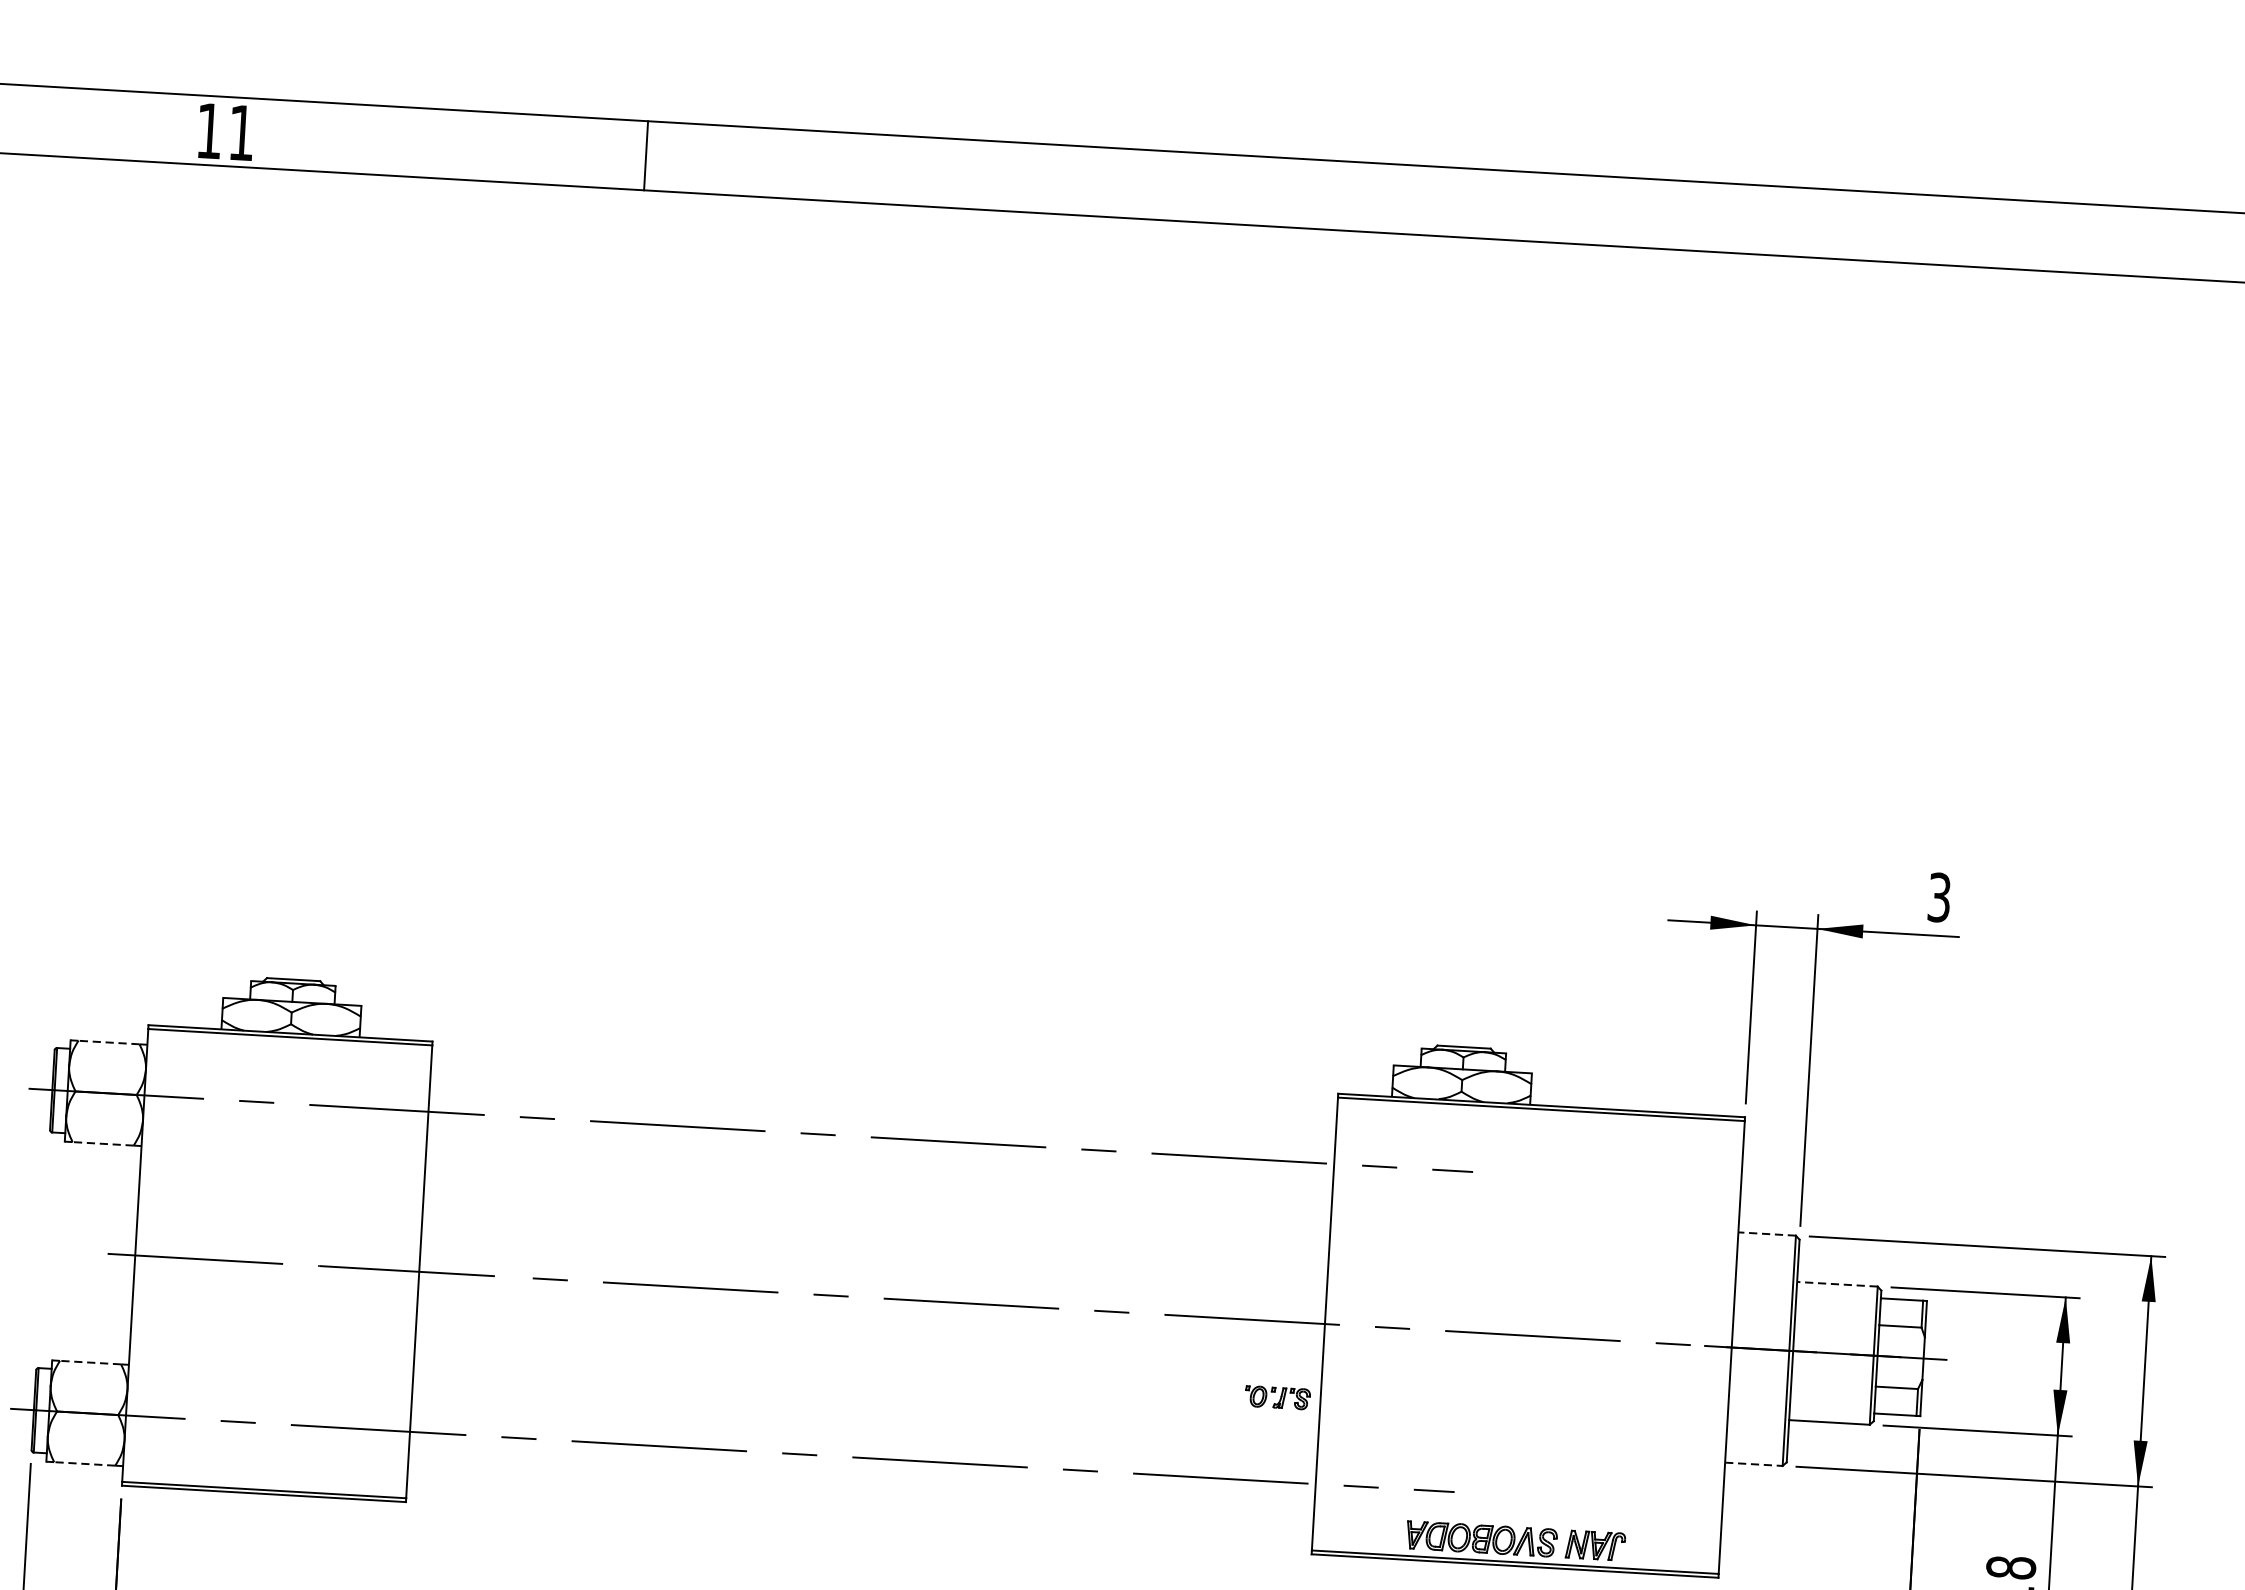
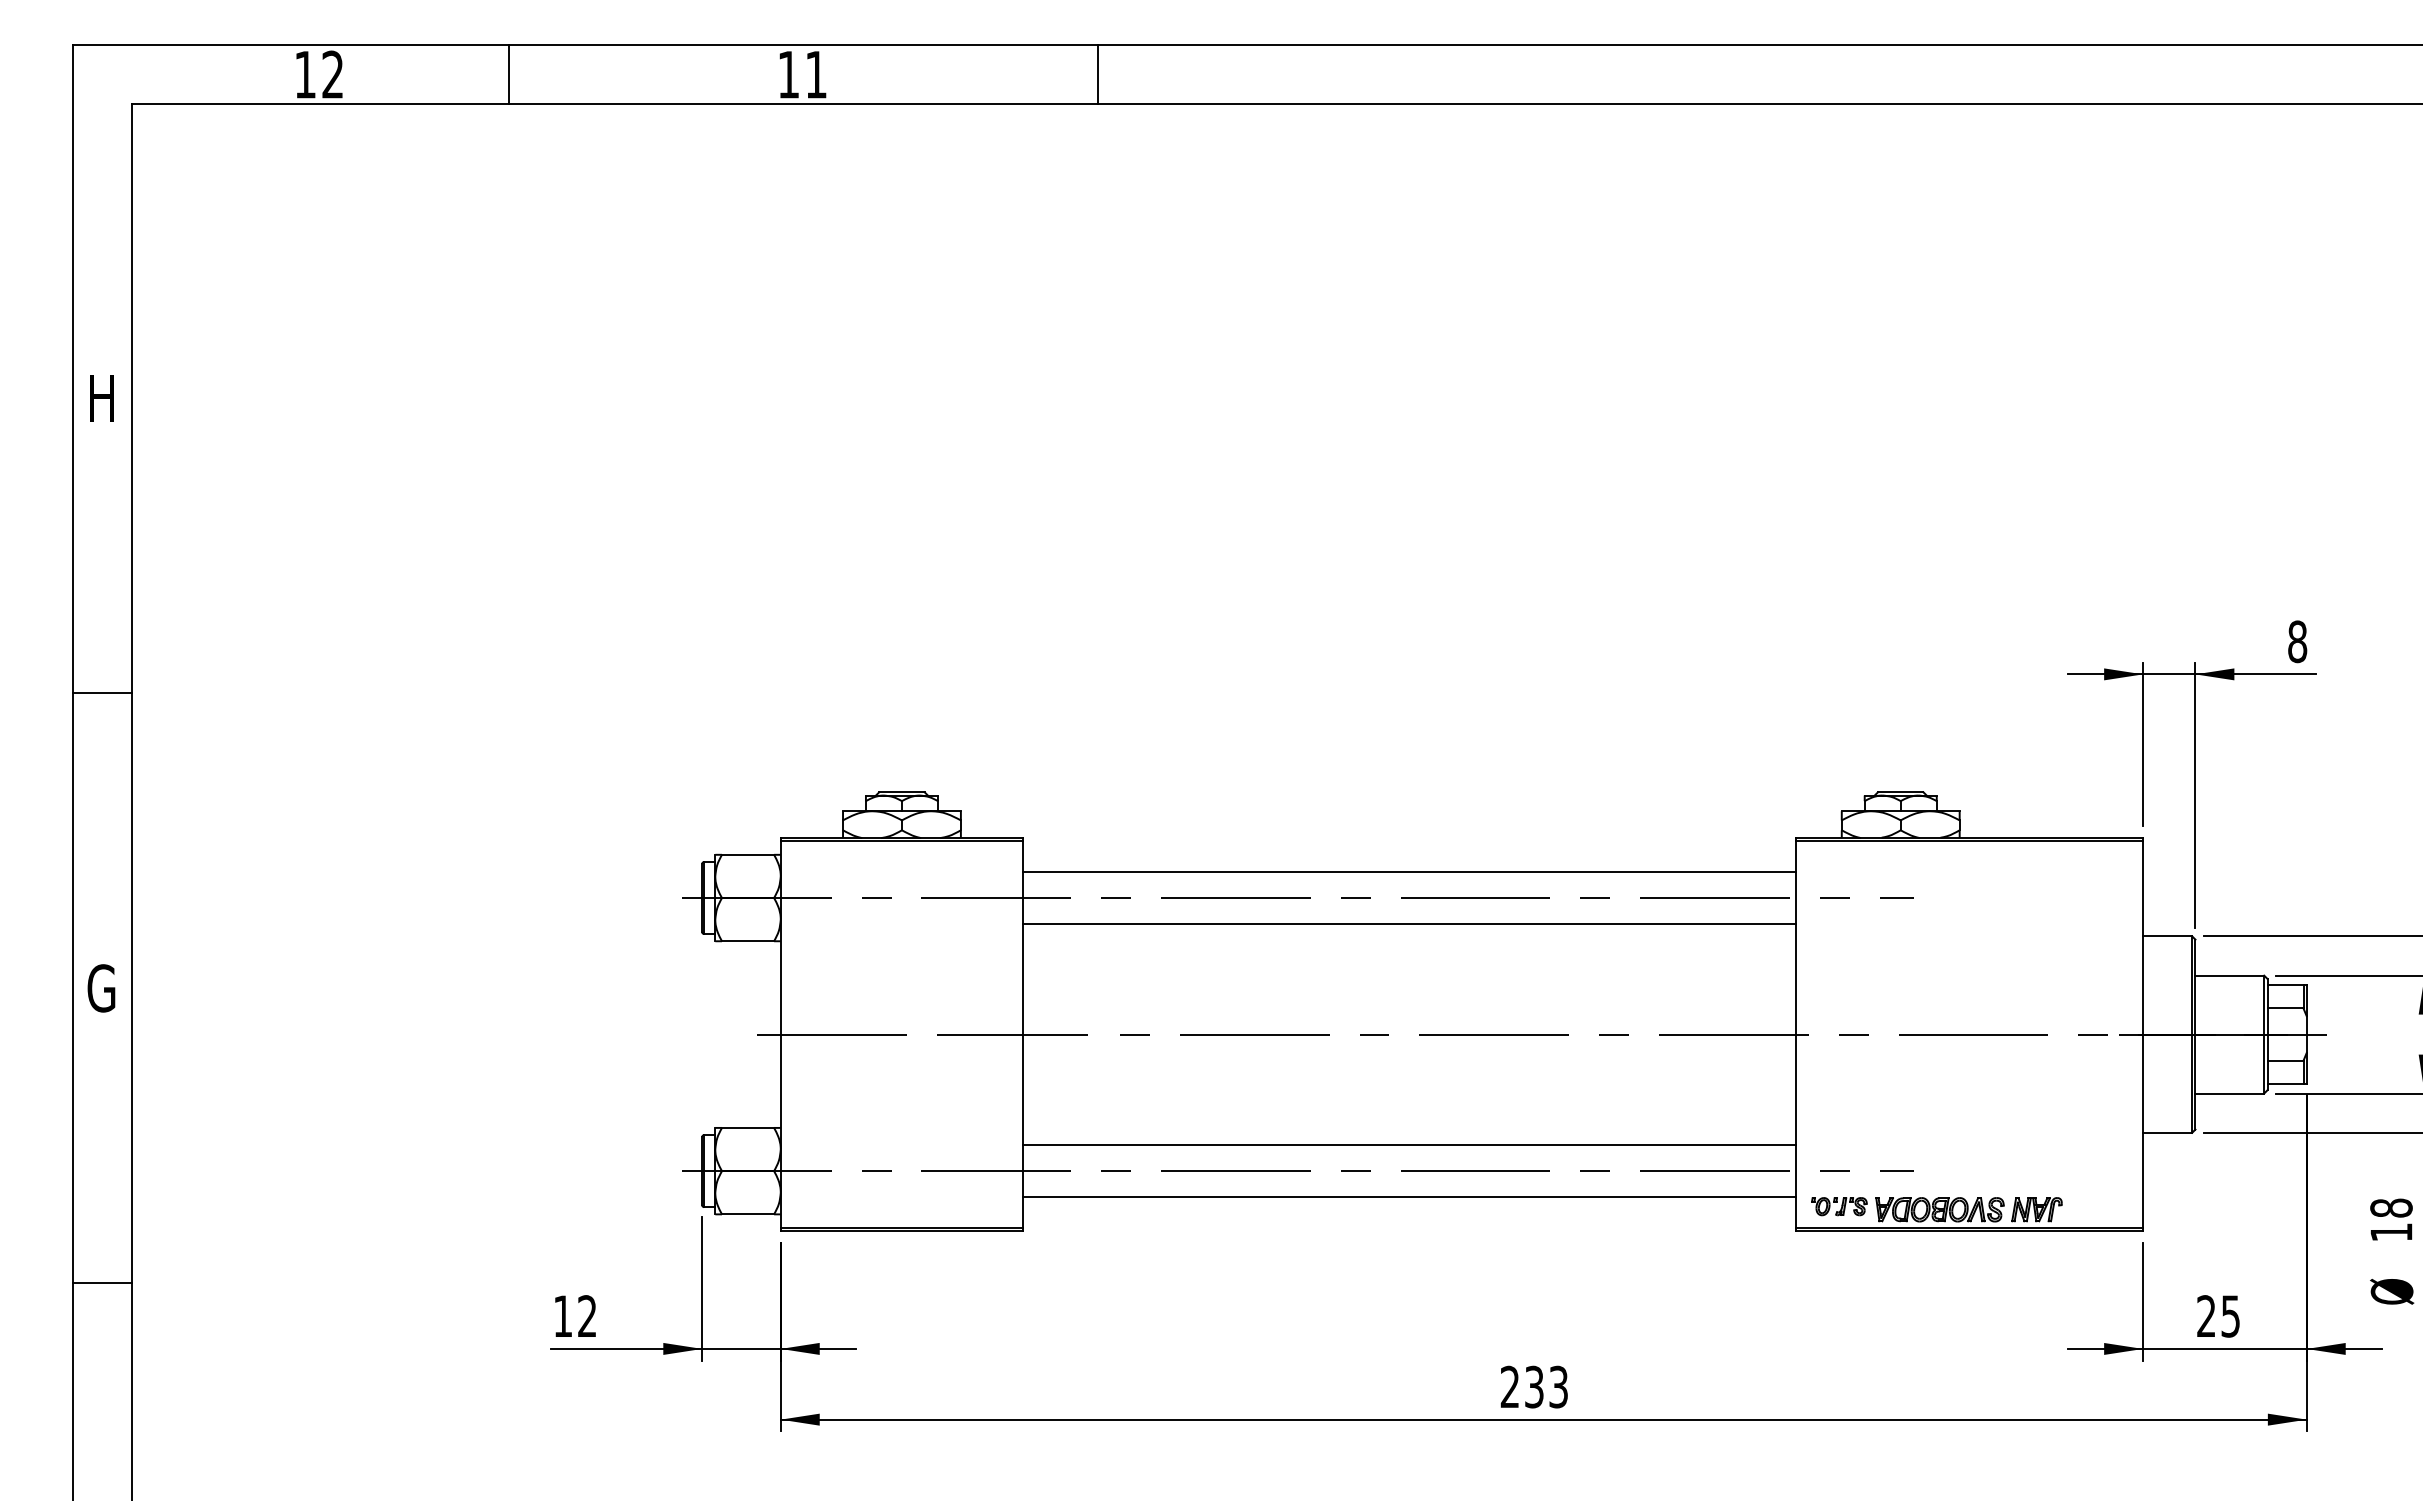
line: (646, 154) -> (1098, 73), moved
text: (1939, 897) -> (2297, 641), 3 -> 8
line: (108, 1042) -> (747, 854), dashed -> solid
line: (883, 1106) -> (1409, 871), added
line: (102, 1144) -> (747, 941), dashed -> solid
line: (879, 1168) -> (1409, 924), added
line: (1767, 1234) -> (2167, 936), dashed -> solid
line: (1837, 1284) -> (2229, 975), dashed -> solid
line: (89, 1362) -> (747, 1127), dashed -> solid
part: (1277, 1397) -> (1839, 1206), moved
line: (864, 1426) -> (1409, 1144), added
line: (1753, 1463) -> (2167, 1132), dashed -> solid
line: (84, 1464) -> (747, 1214), dashed -> solid
line: (861, 1488) -> (1409, 1197), added

